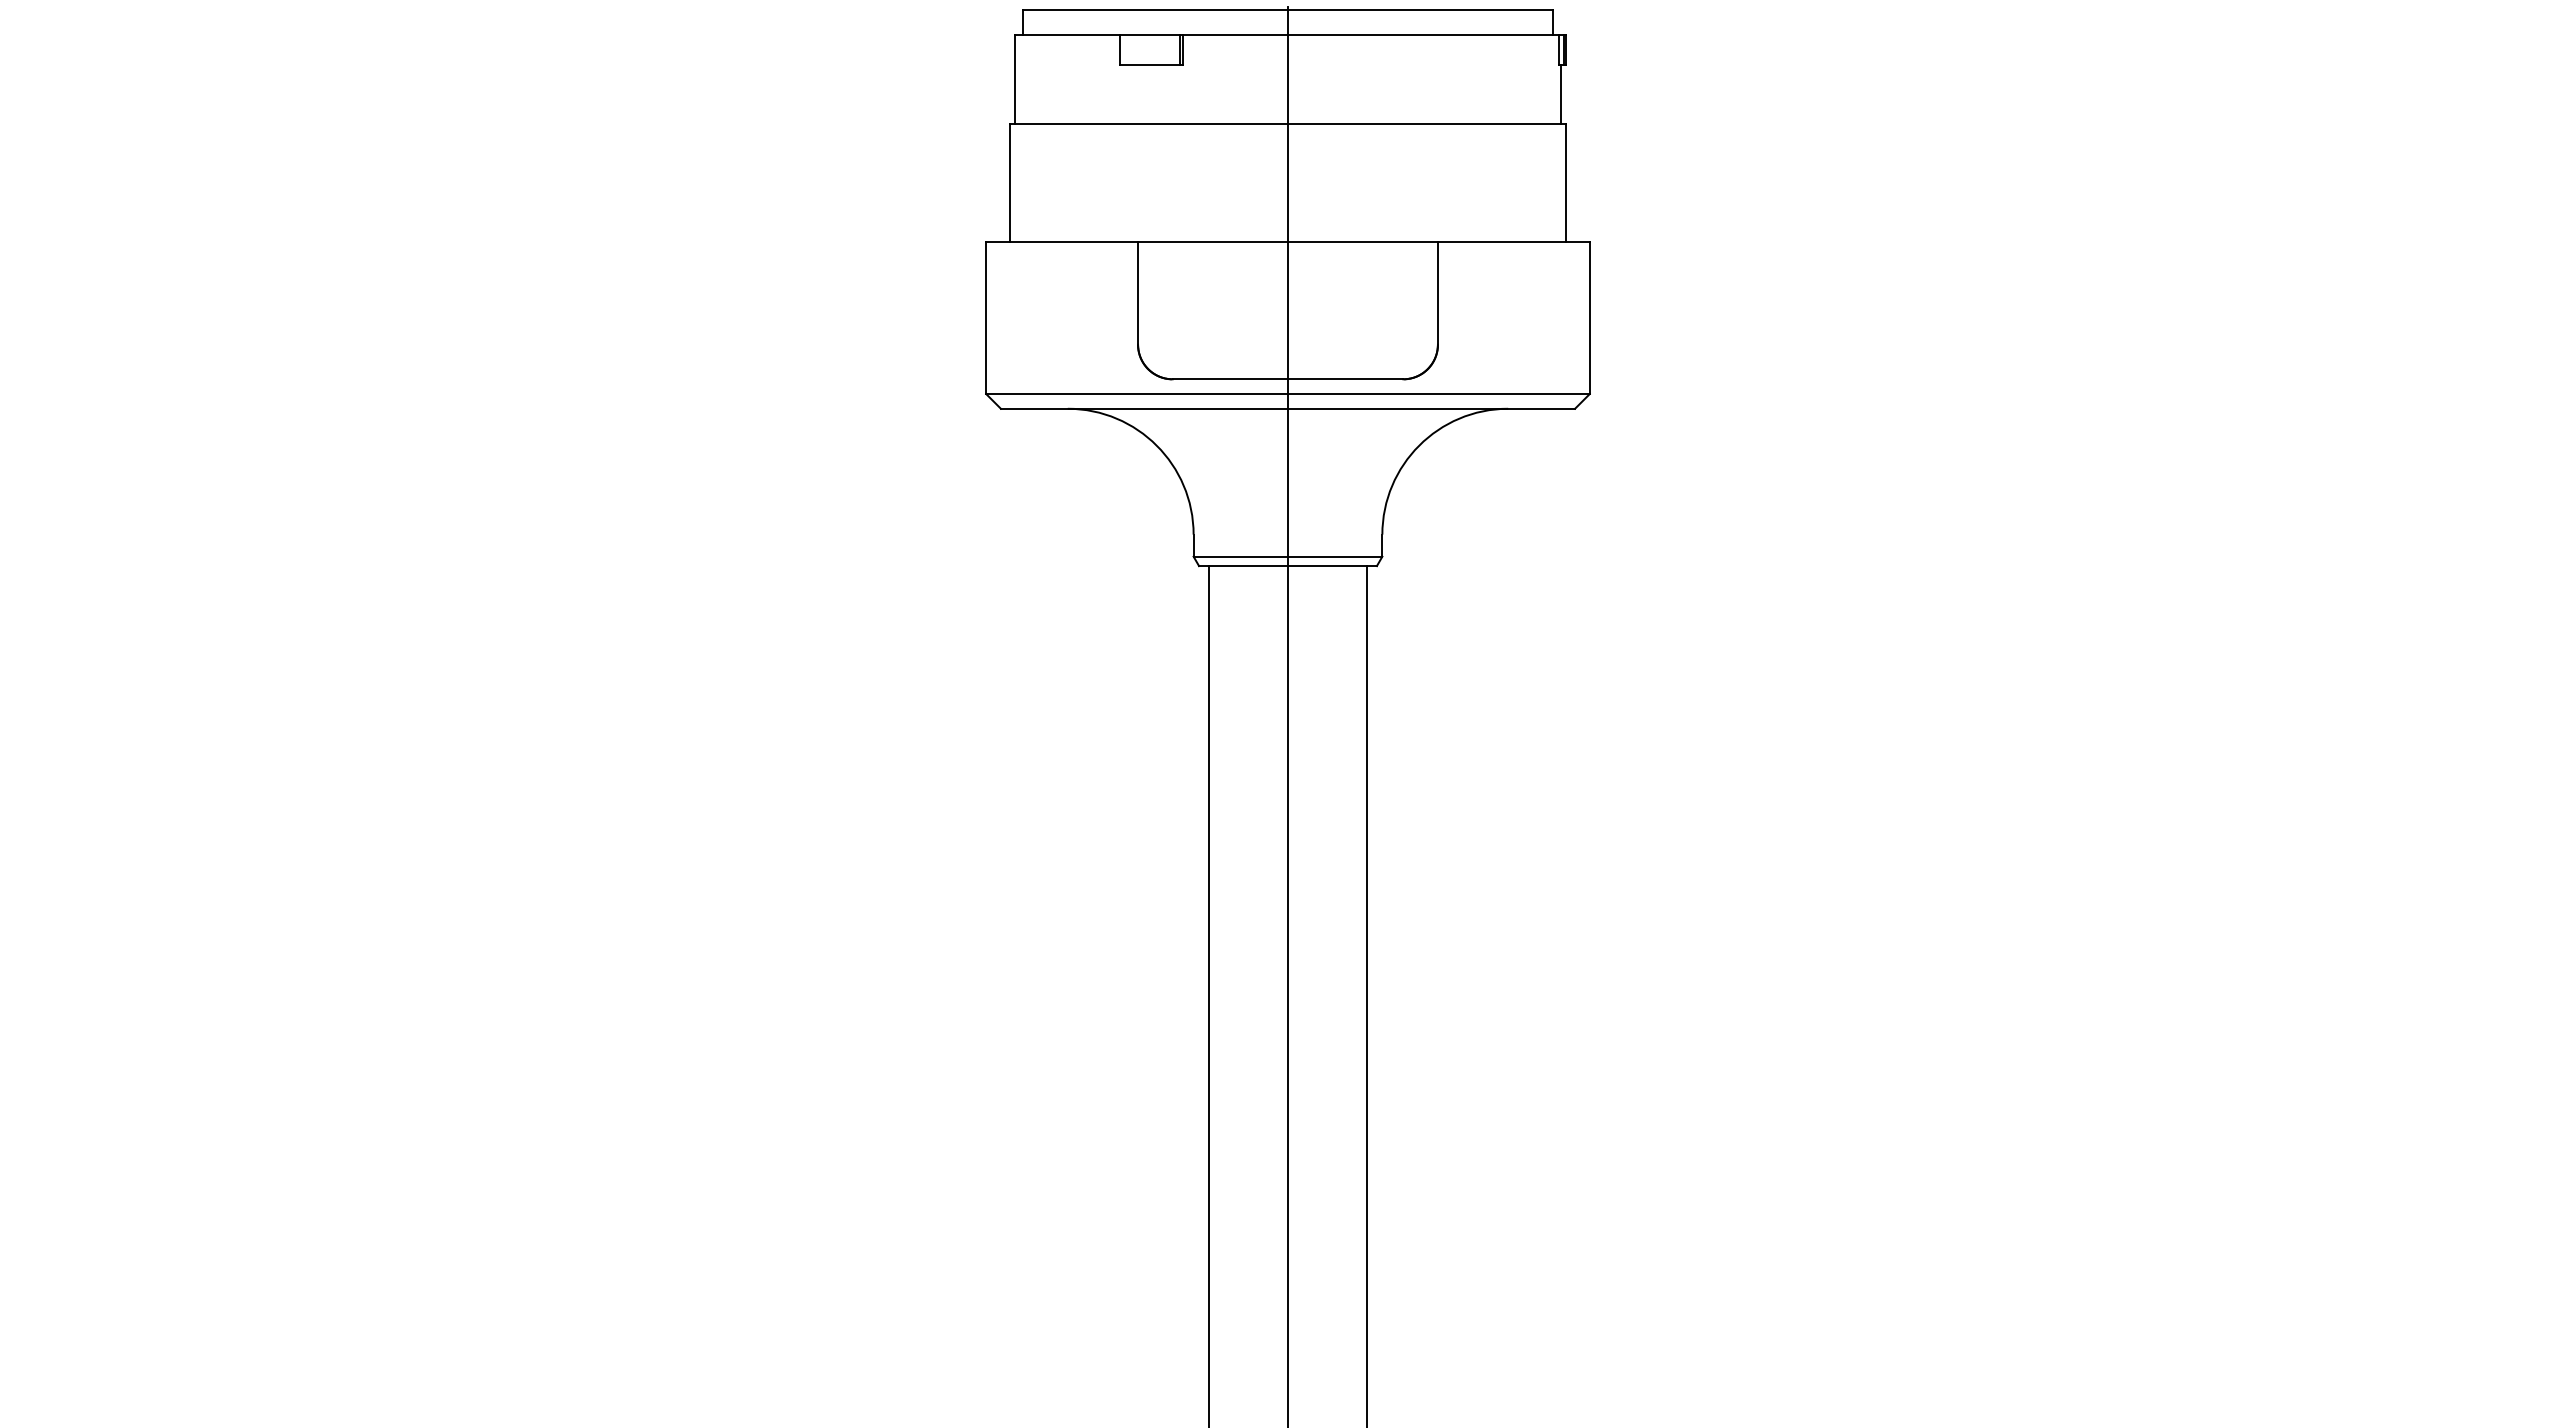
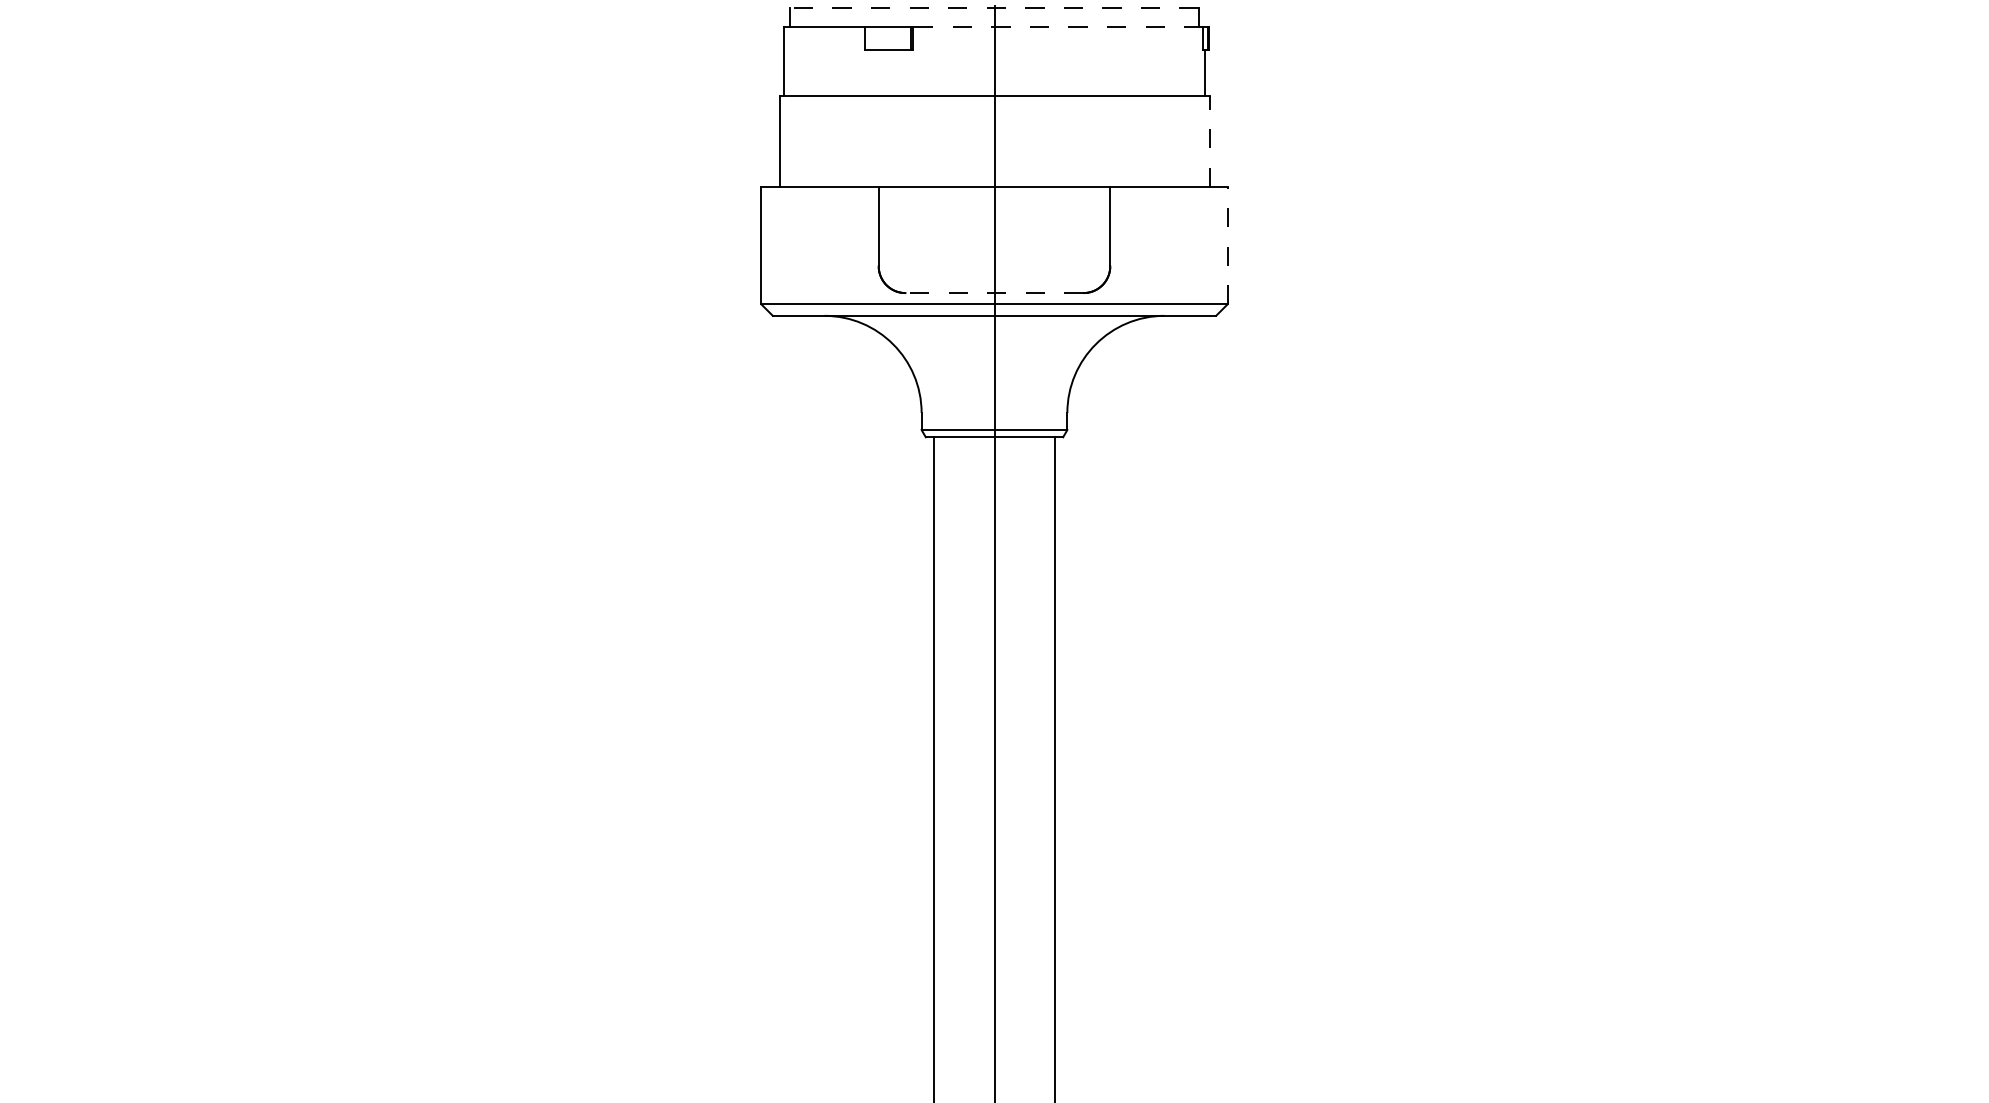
line: (1288, 9) -> (994, 7), solid -> dashed
line: (1370, 35) -> (1058, 27), solid -> dashed
line: (1566, 182) -> (1209, 141), solid -> dashed
line: (1589, 317) -> (1227, 245), solid -> dashed
line: (1287, 379) -> (994, 293), solid -> dashed

